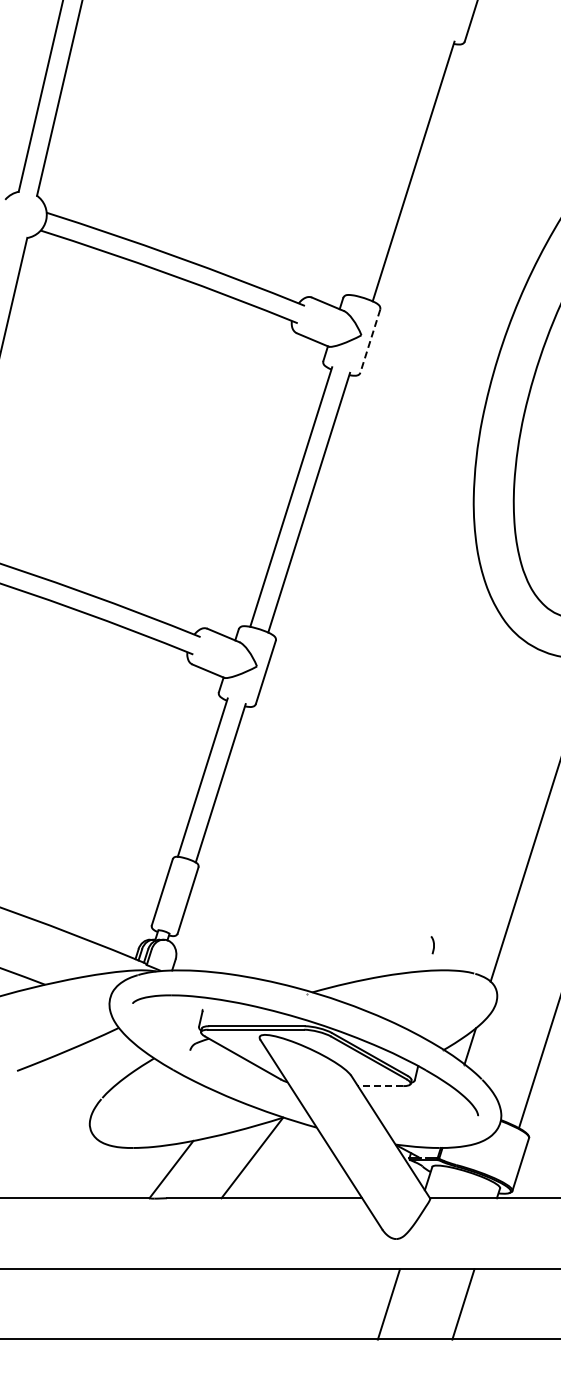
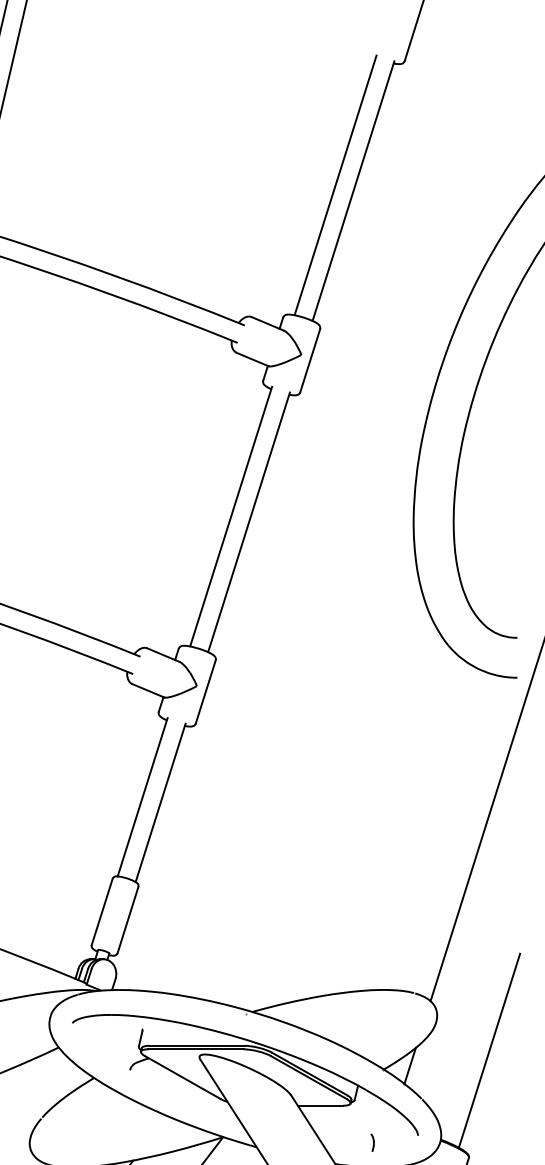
line: (395, 165) -> (335, 185), added
line: (370, 341) -> (310, 361), dashed -> solid
curve: (433, 945) -> (373, 1143), moved
line: (380, 1086) -> (320, 1106), dashed -> solid

